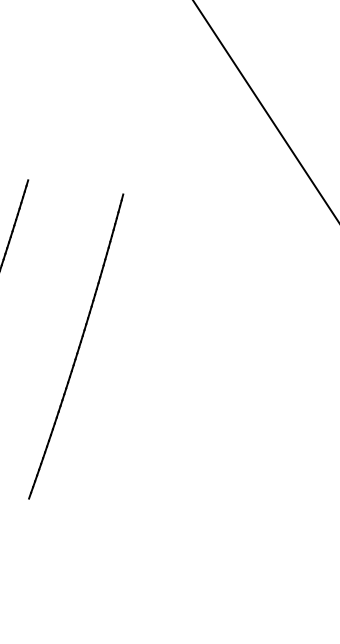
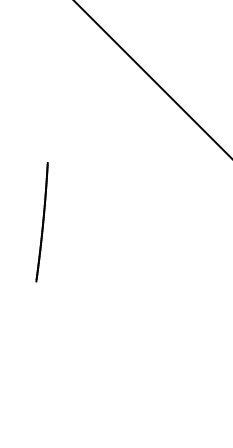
part: (75, 345) -> (41, 221), size x0.6

